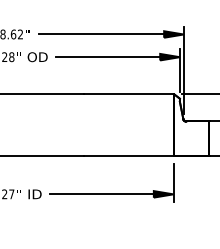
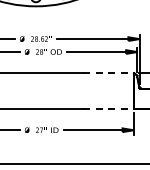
line: (129, 94) -> (108, 73), solid -> dashed
line: (129, 156) -> (108, 108), solid -> dashed

